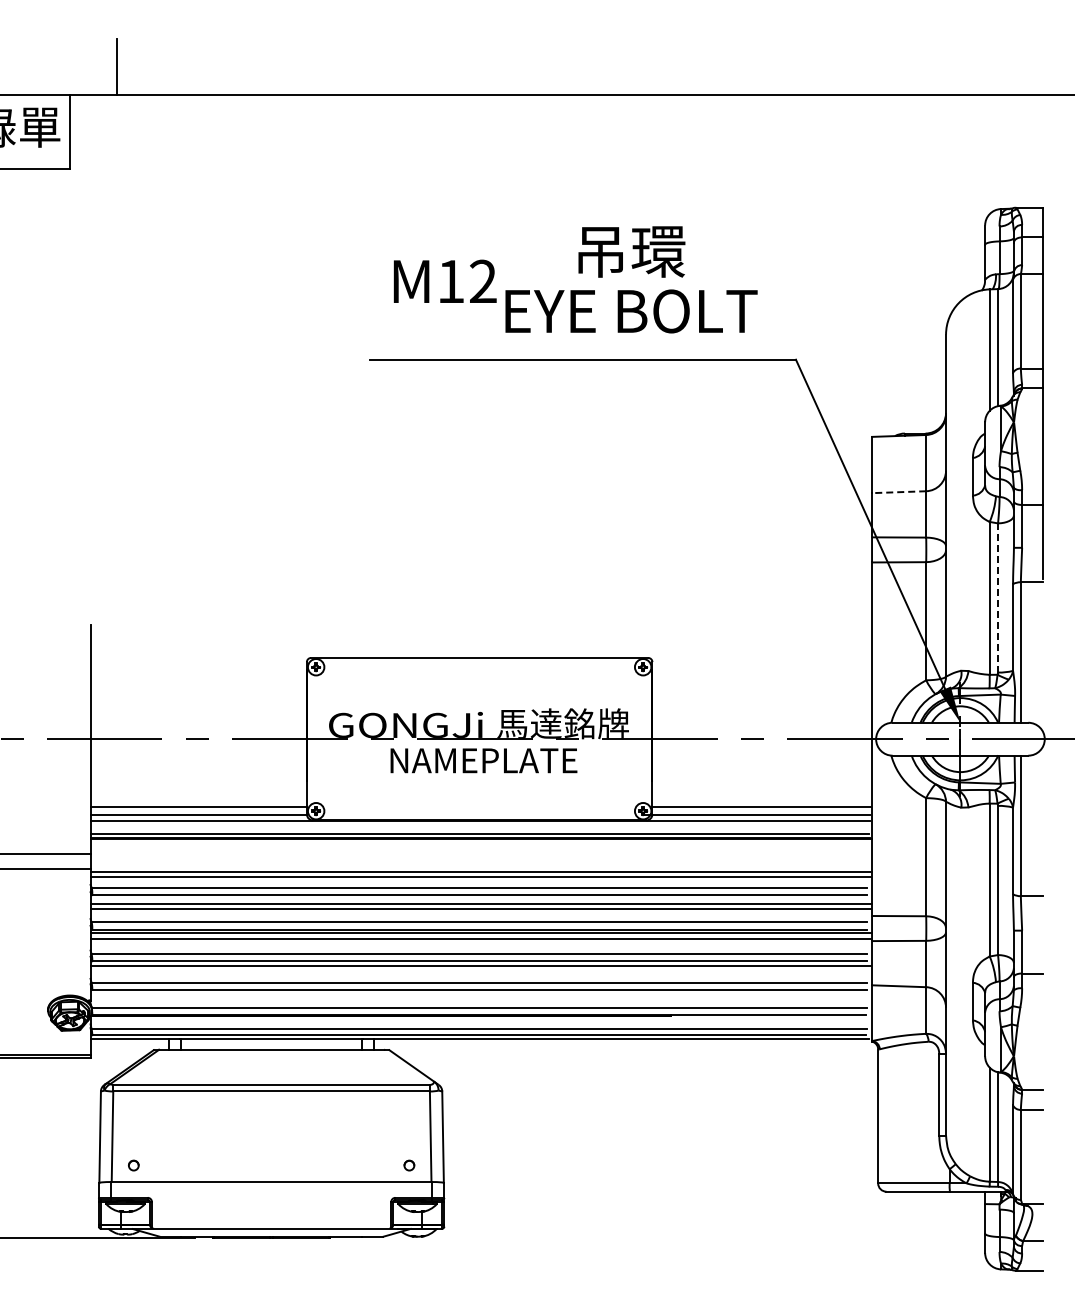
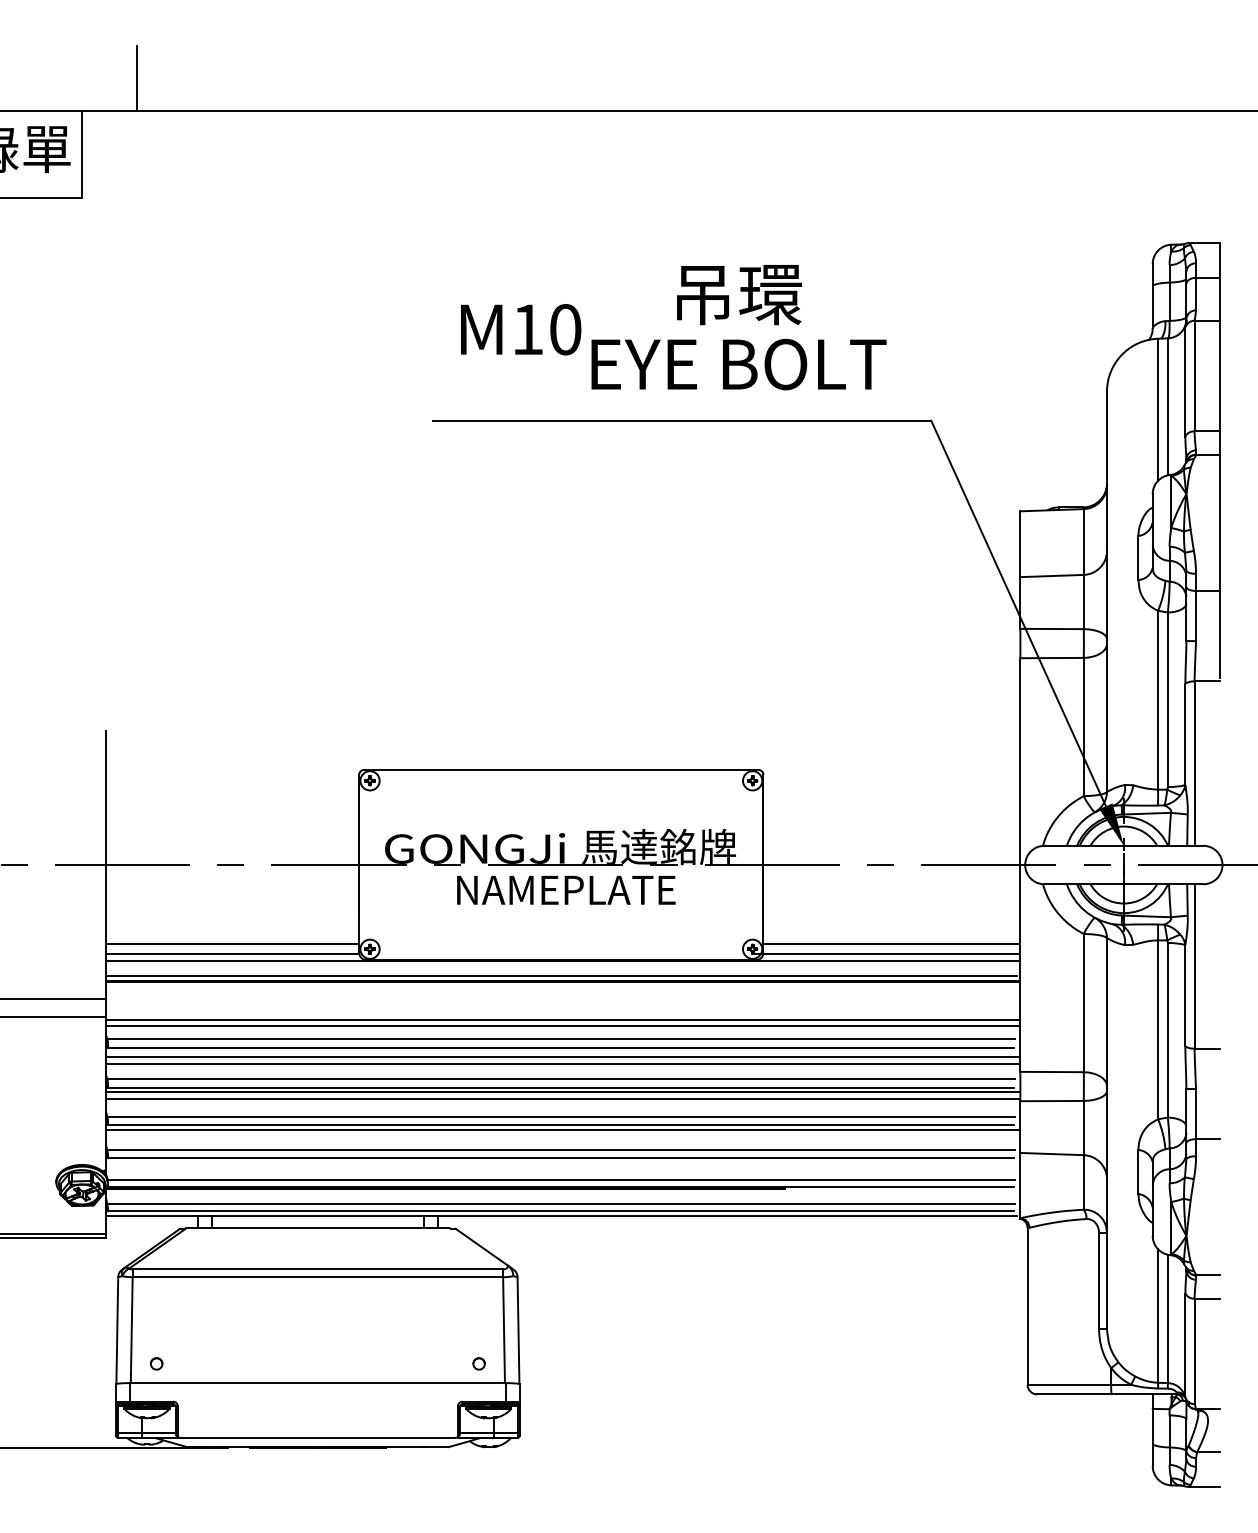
text: (483, 281) -> (565, 329), M12 -> M10
line: (898, 492) -> (1051, 576), dashed -> solid
line: (998, 597) -> (1168, 699), dashed -> solid

